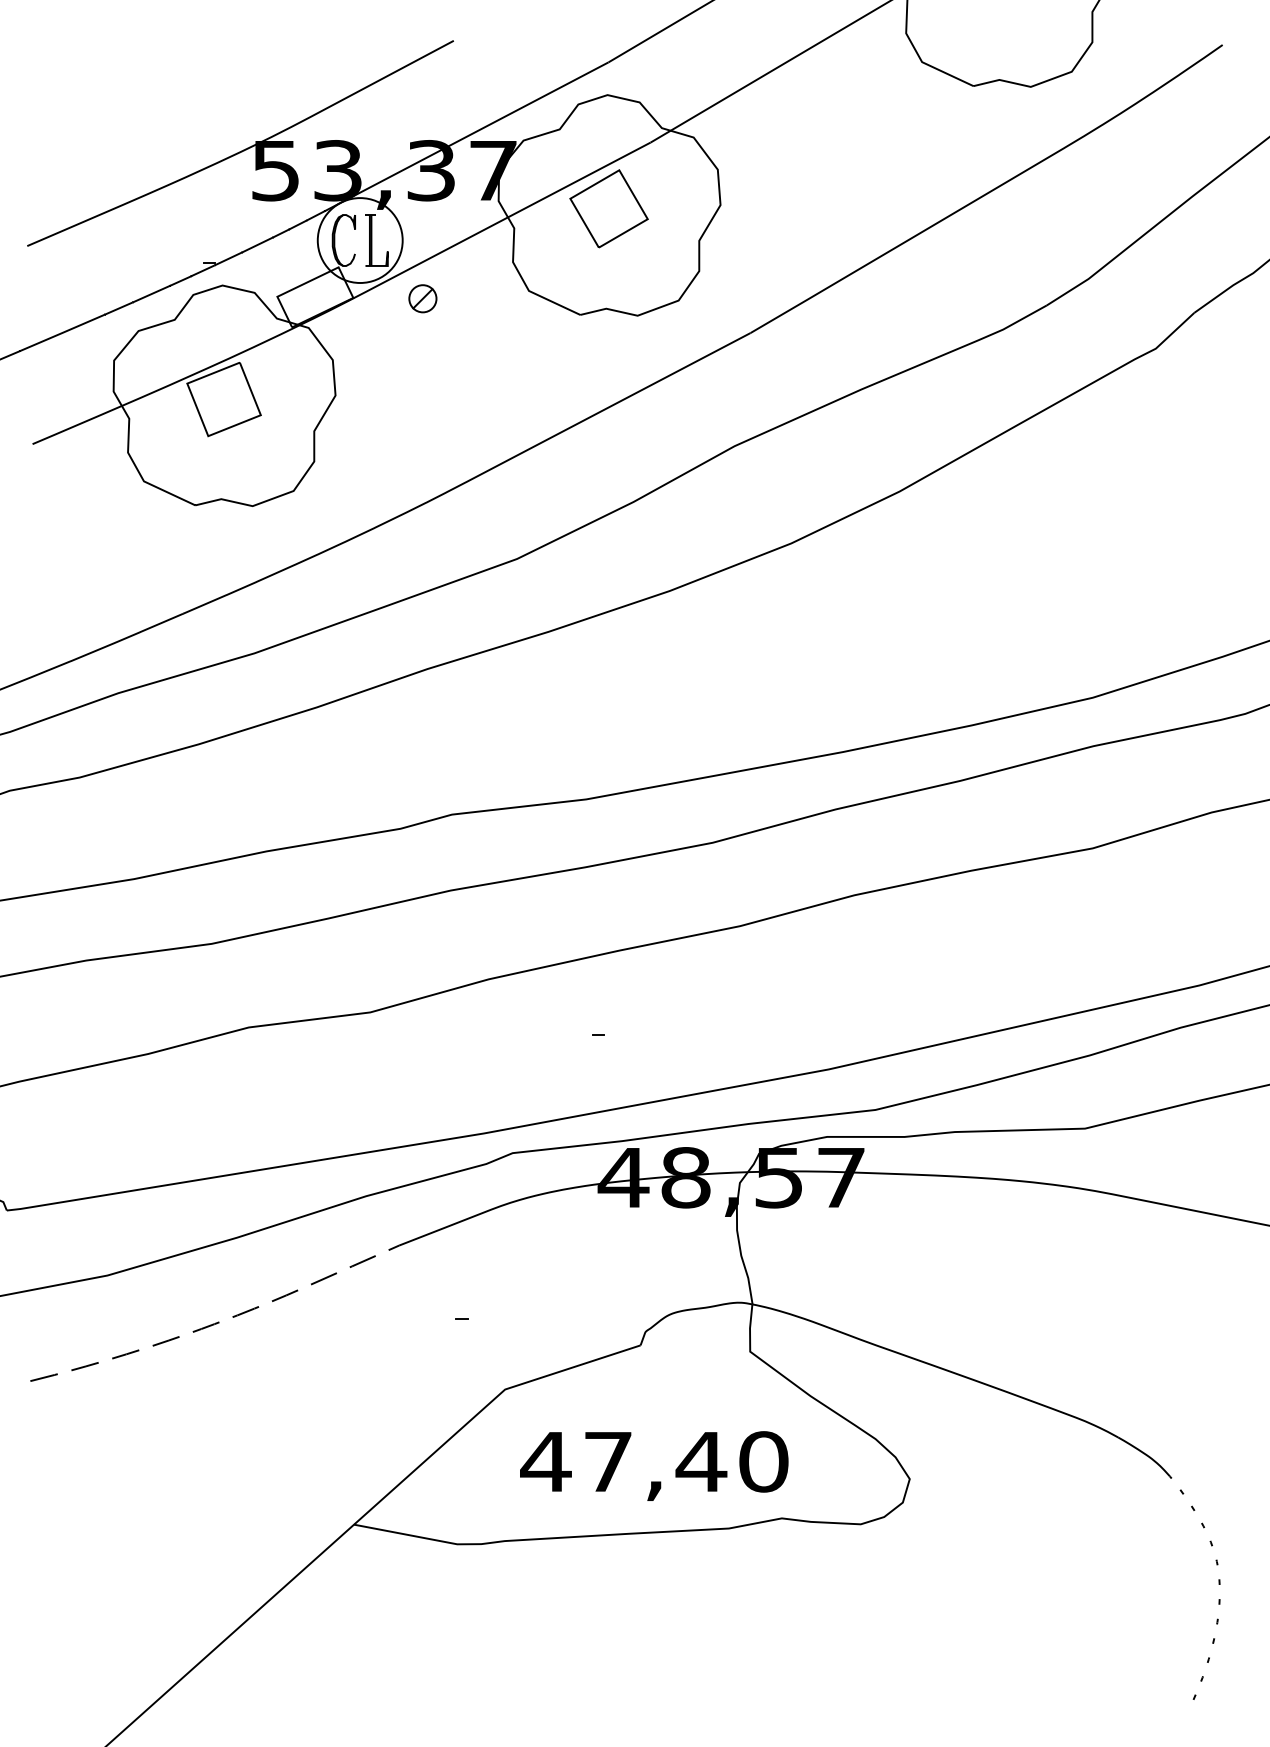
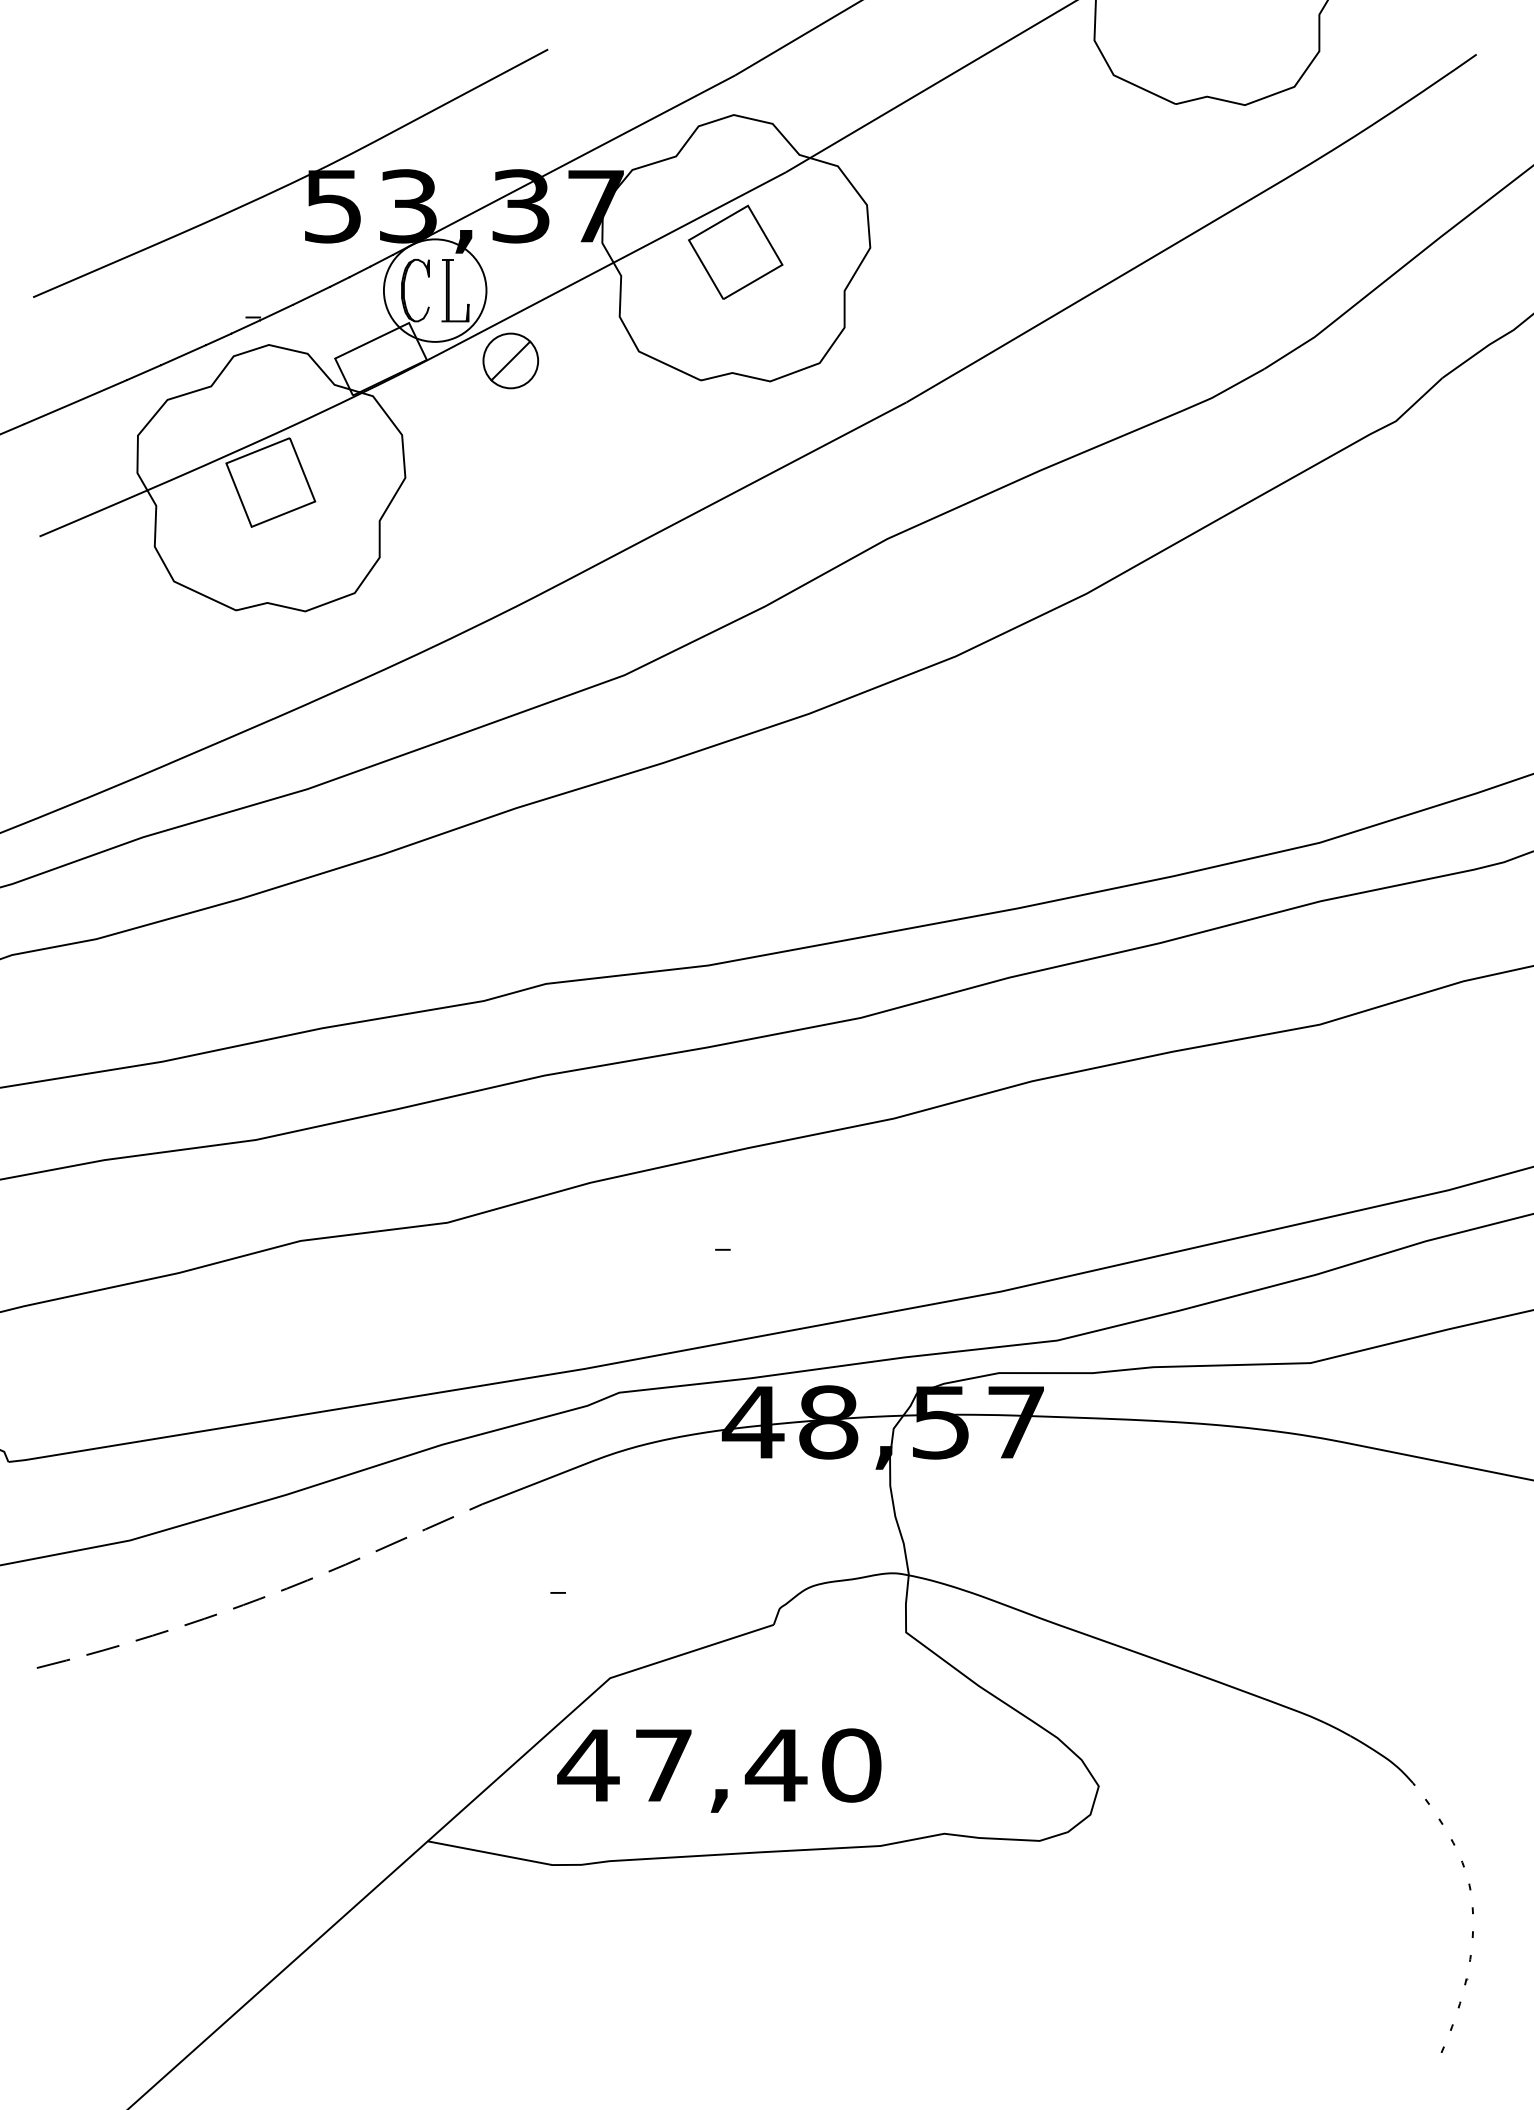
part: (422, 298) -> (510, 360), size x1.67
text: (654, 1466) -> (719, 1770), moved

